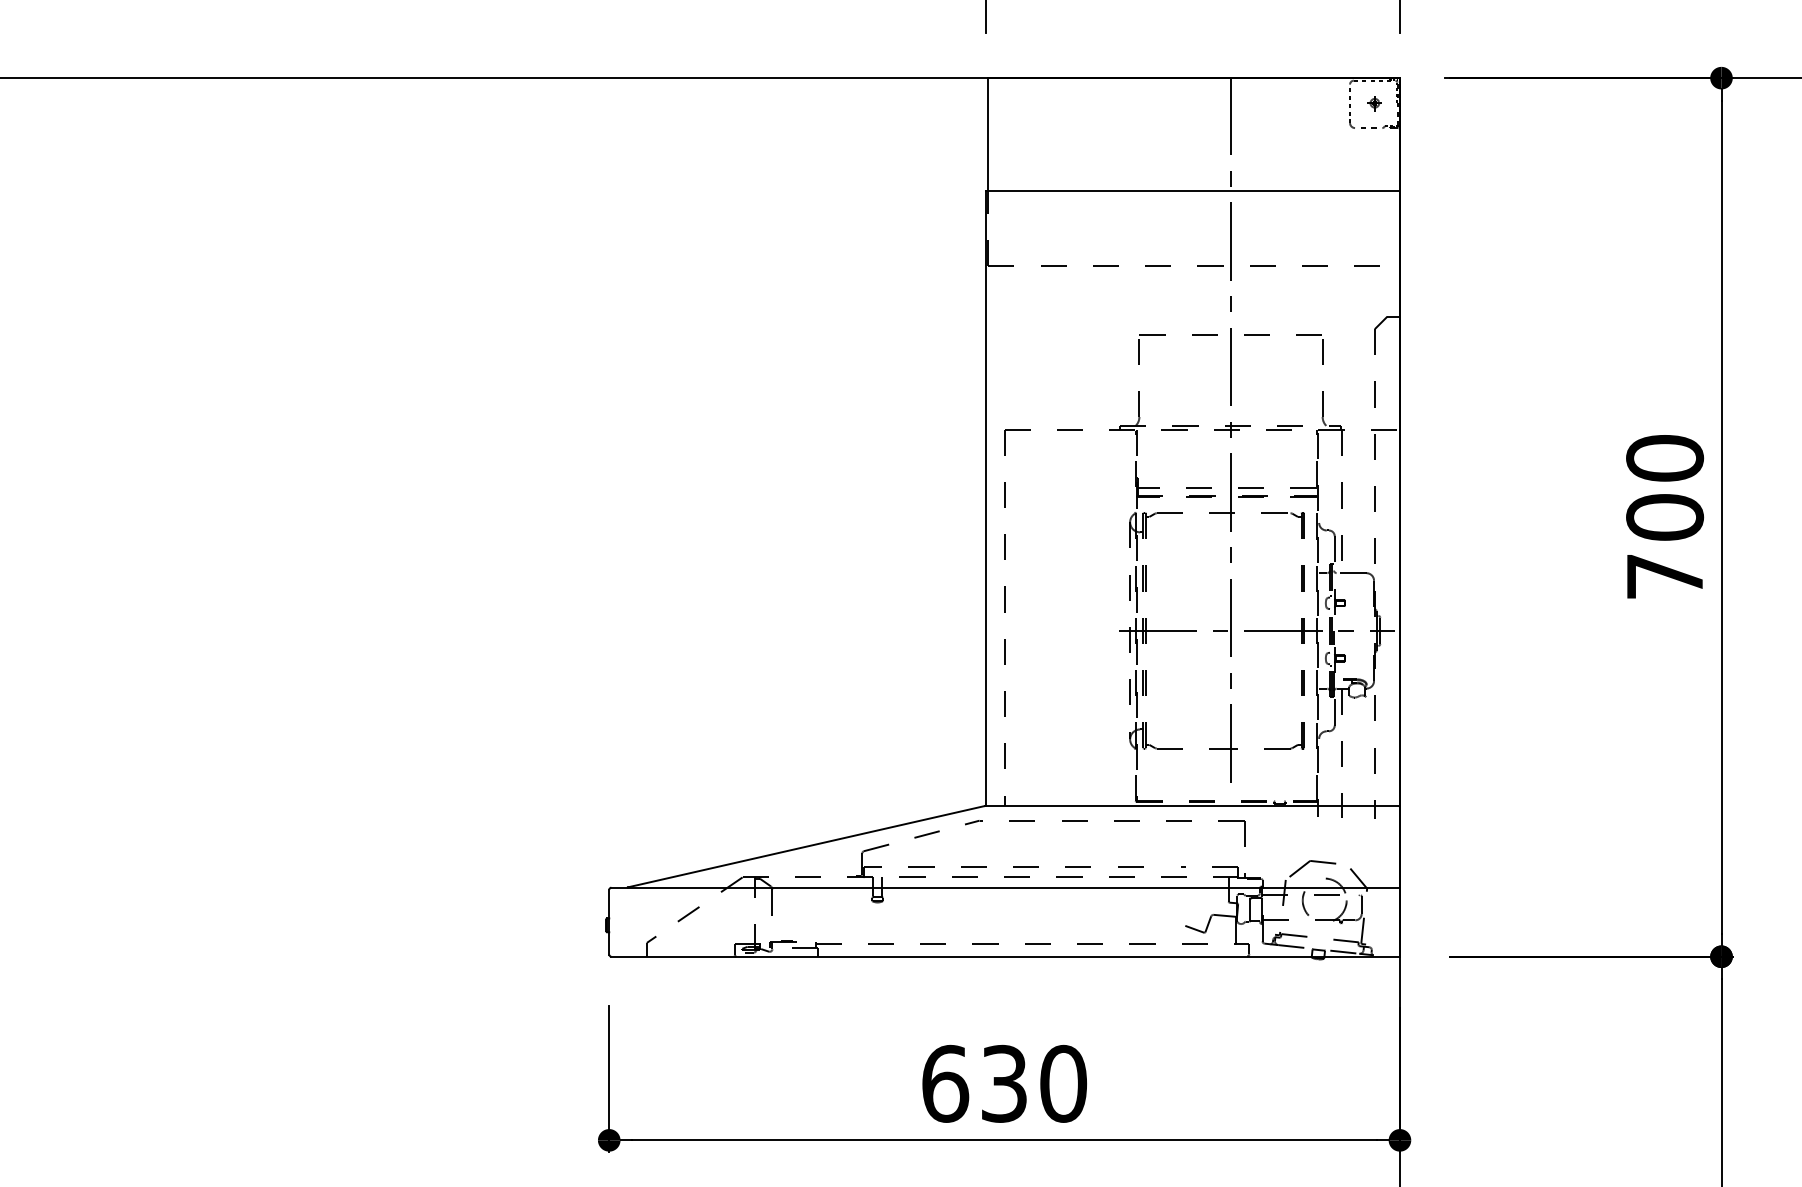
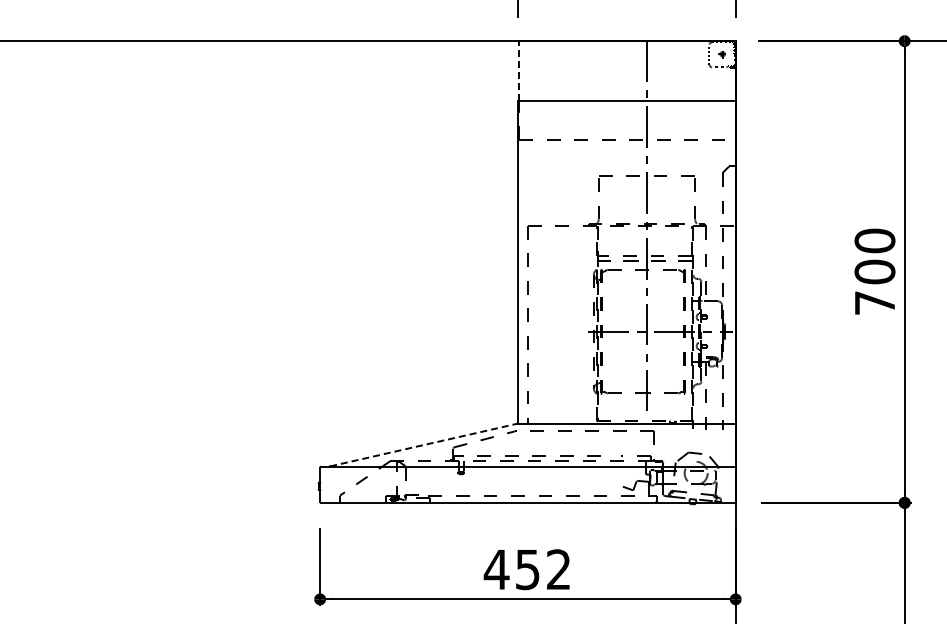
line: (988, 133) -> (519, 70), solid -> dashed
line: (805, 847) -> (423, 445), solid -> dashed
text: (1003, 1083) -> (527, 569), 630 -> 452

